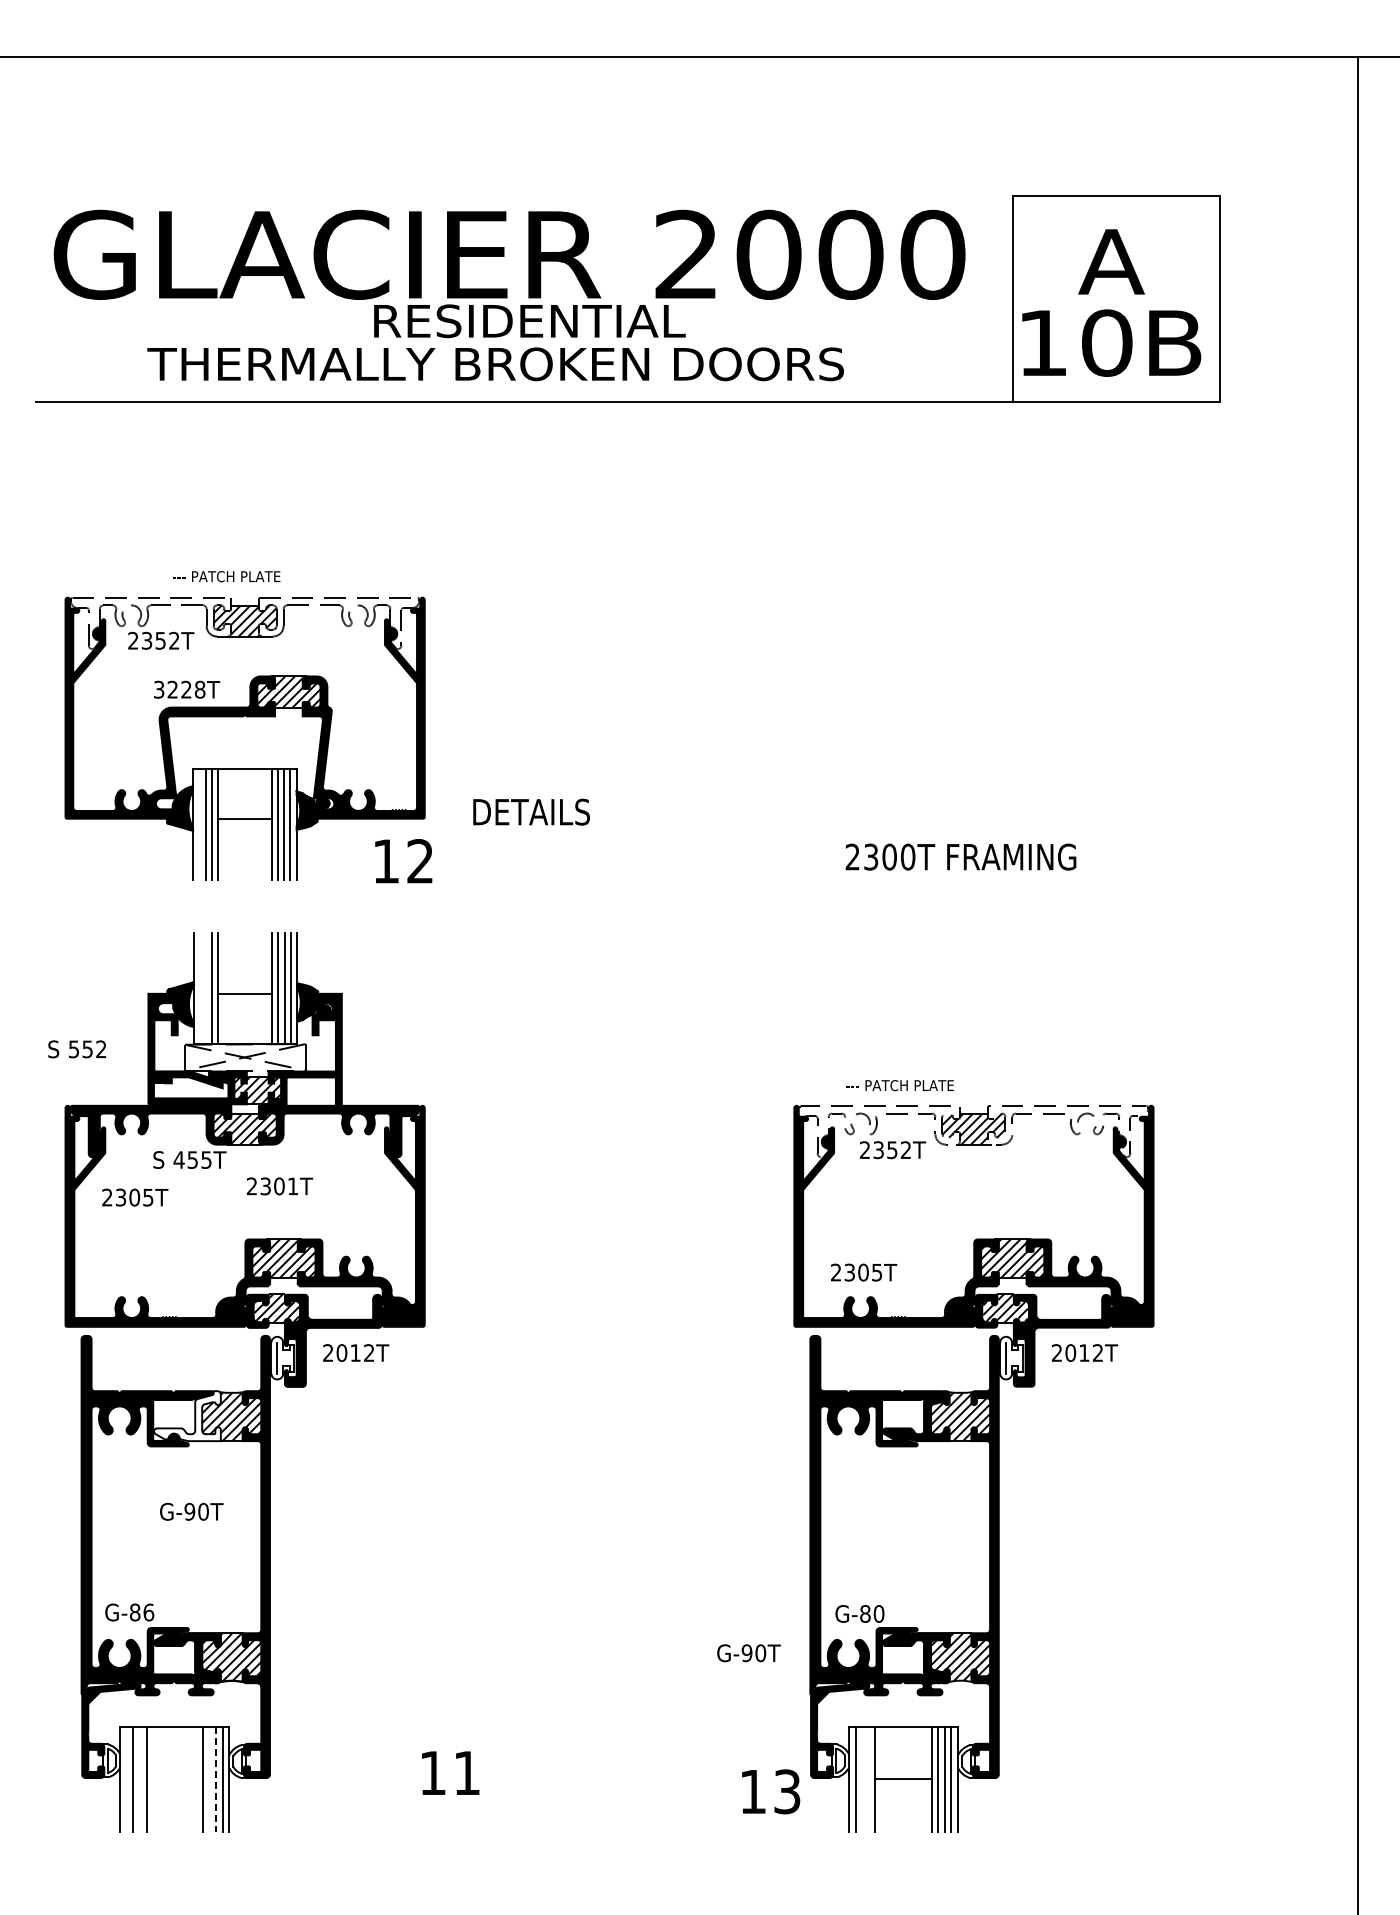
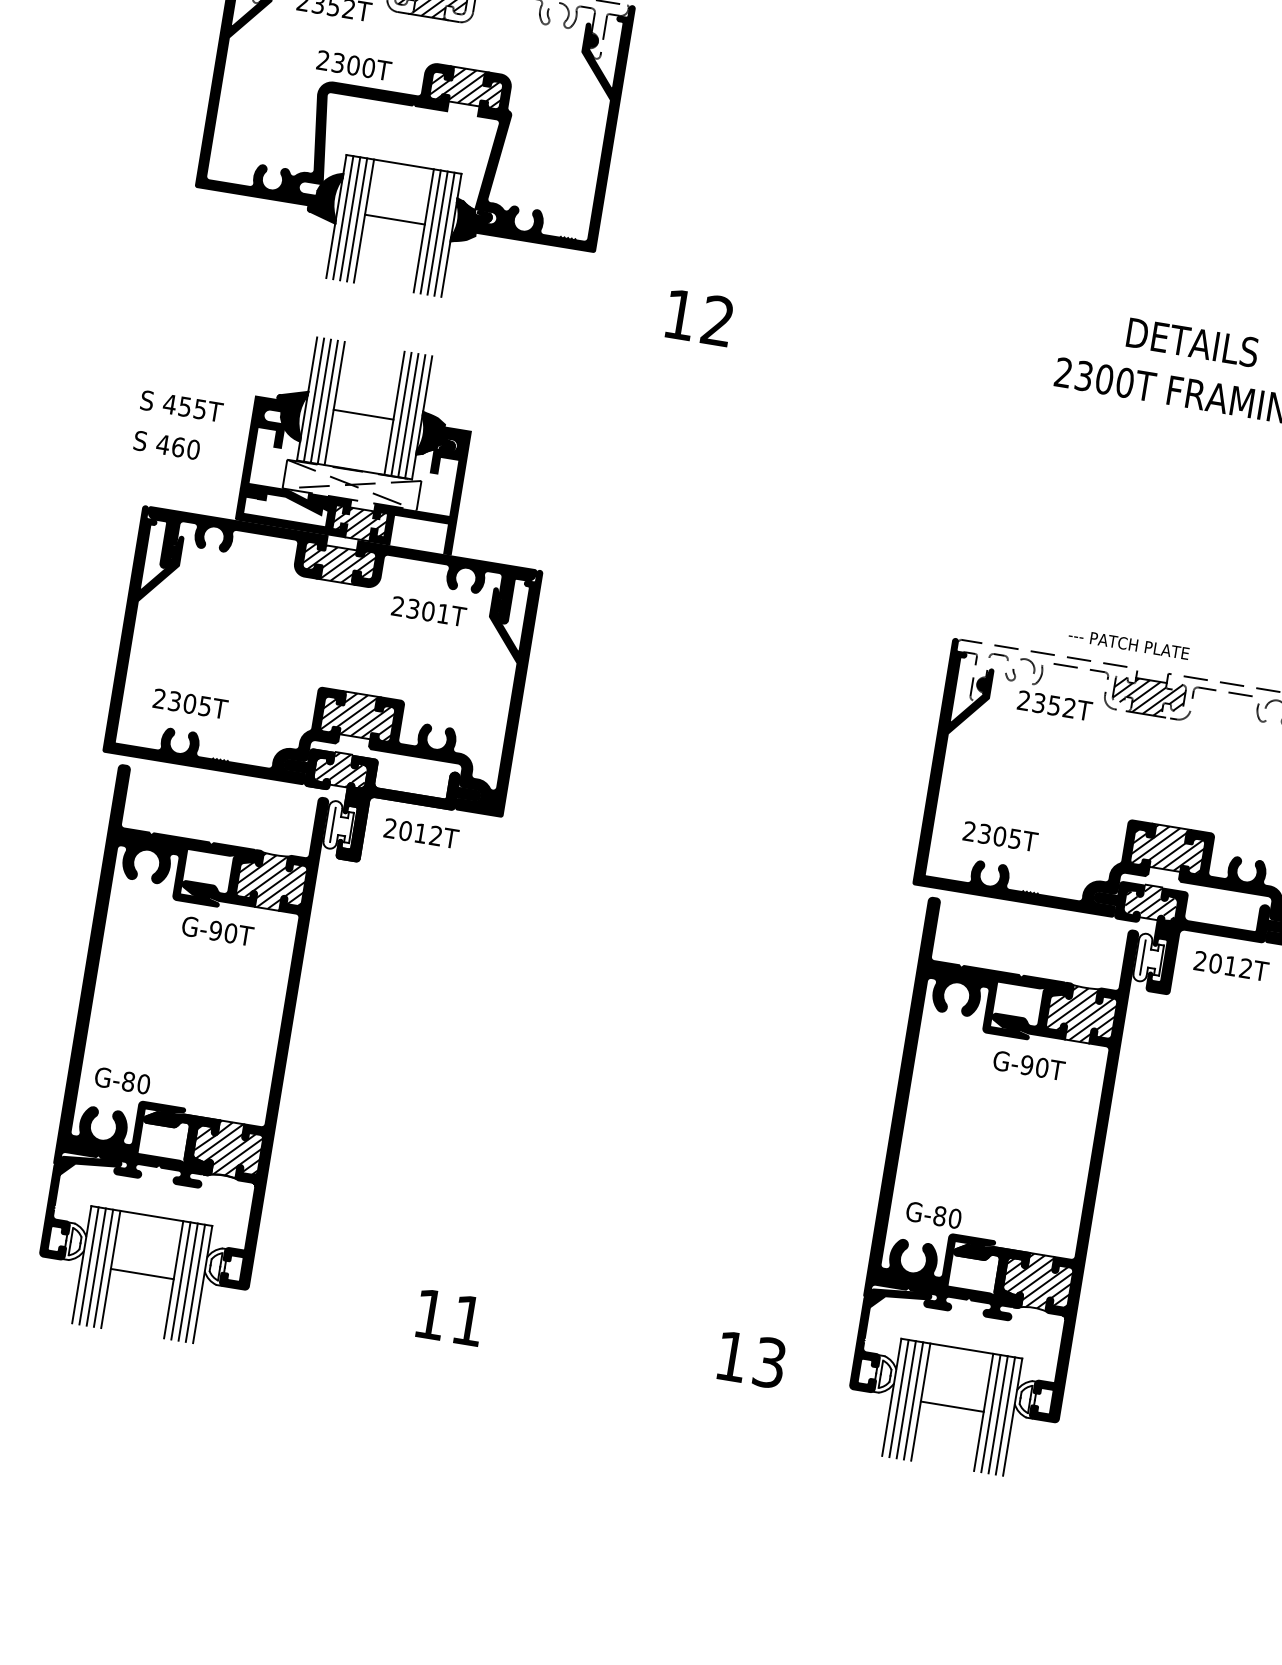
text: (179, 689) -> (345, 63), 3228T -> 2300T
text: (531, 811) -> (1192, 341), moved
line: (199, 824) -> (343, 217), added
text: (403, 861) -> (699, 318), moved
line: (199, 988) -> (313, 399), added
line: (206, 988) -> (321, 401), added
text: (87, 1049) -> (178, 447), 552 -> 460
text: (899, 1085) -> (1128, 644), moved
text: (189, 1159) -> (181, 405), moved
text: (279, 1186) -> (428, 611), moved
text: (135, 1197) -> (190, 703), moved
fill: (187, 1416) -> (222, 873), added
text: (191, 1511) -> (217, 930), moved
text: (148, 1612) -> (143, 1084), G-86 -> G-80
text: (748, 1653) -> (1028, 1065), moved
line: (126, 1779) -> (88, 1265), added
line: (140, 1779) -> (104, 1268), added
line: (174, 1779) -> (141, 1274), added
line: (209, 1779) -> (180, 1280), added
line: (216, 1779) -> (188, 1282), dashed -> solid
line: (862, 1779) -> (906, 1399), added
line: (868, 1779) -> (913, 1400), added
text: (771, 1791) -> (752, 1359), moved

